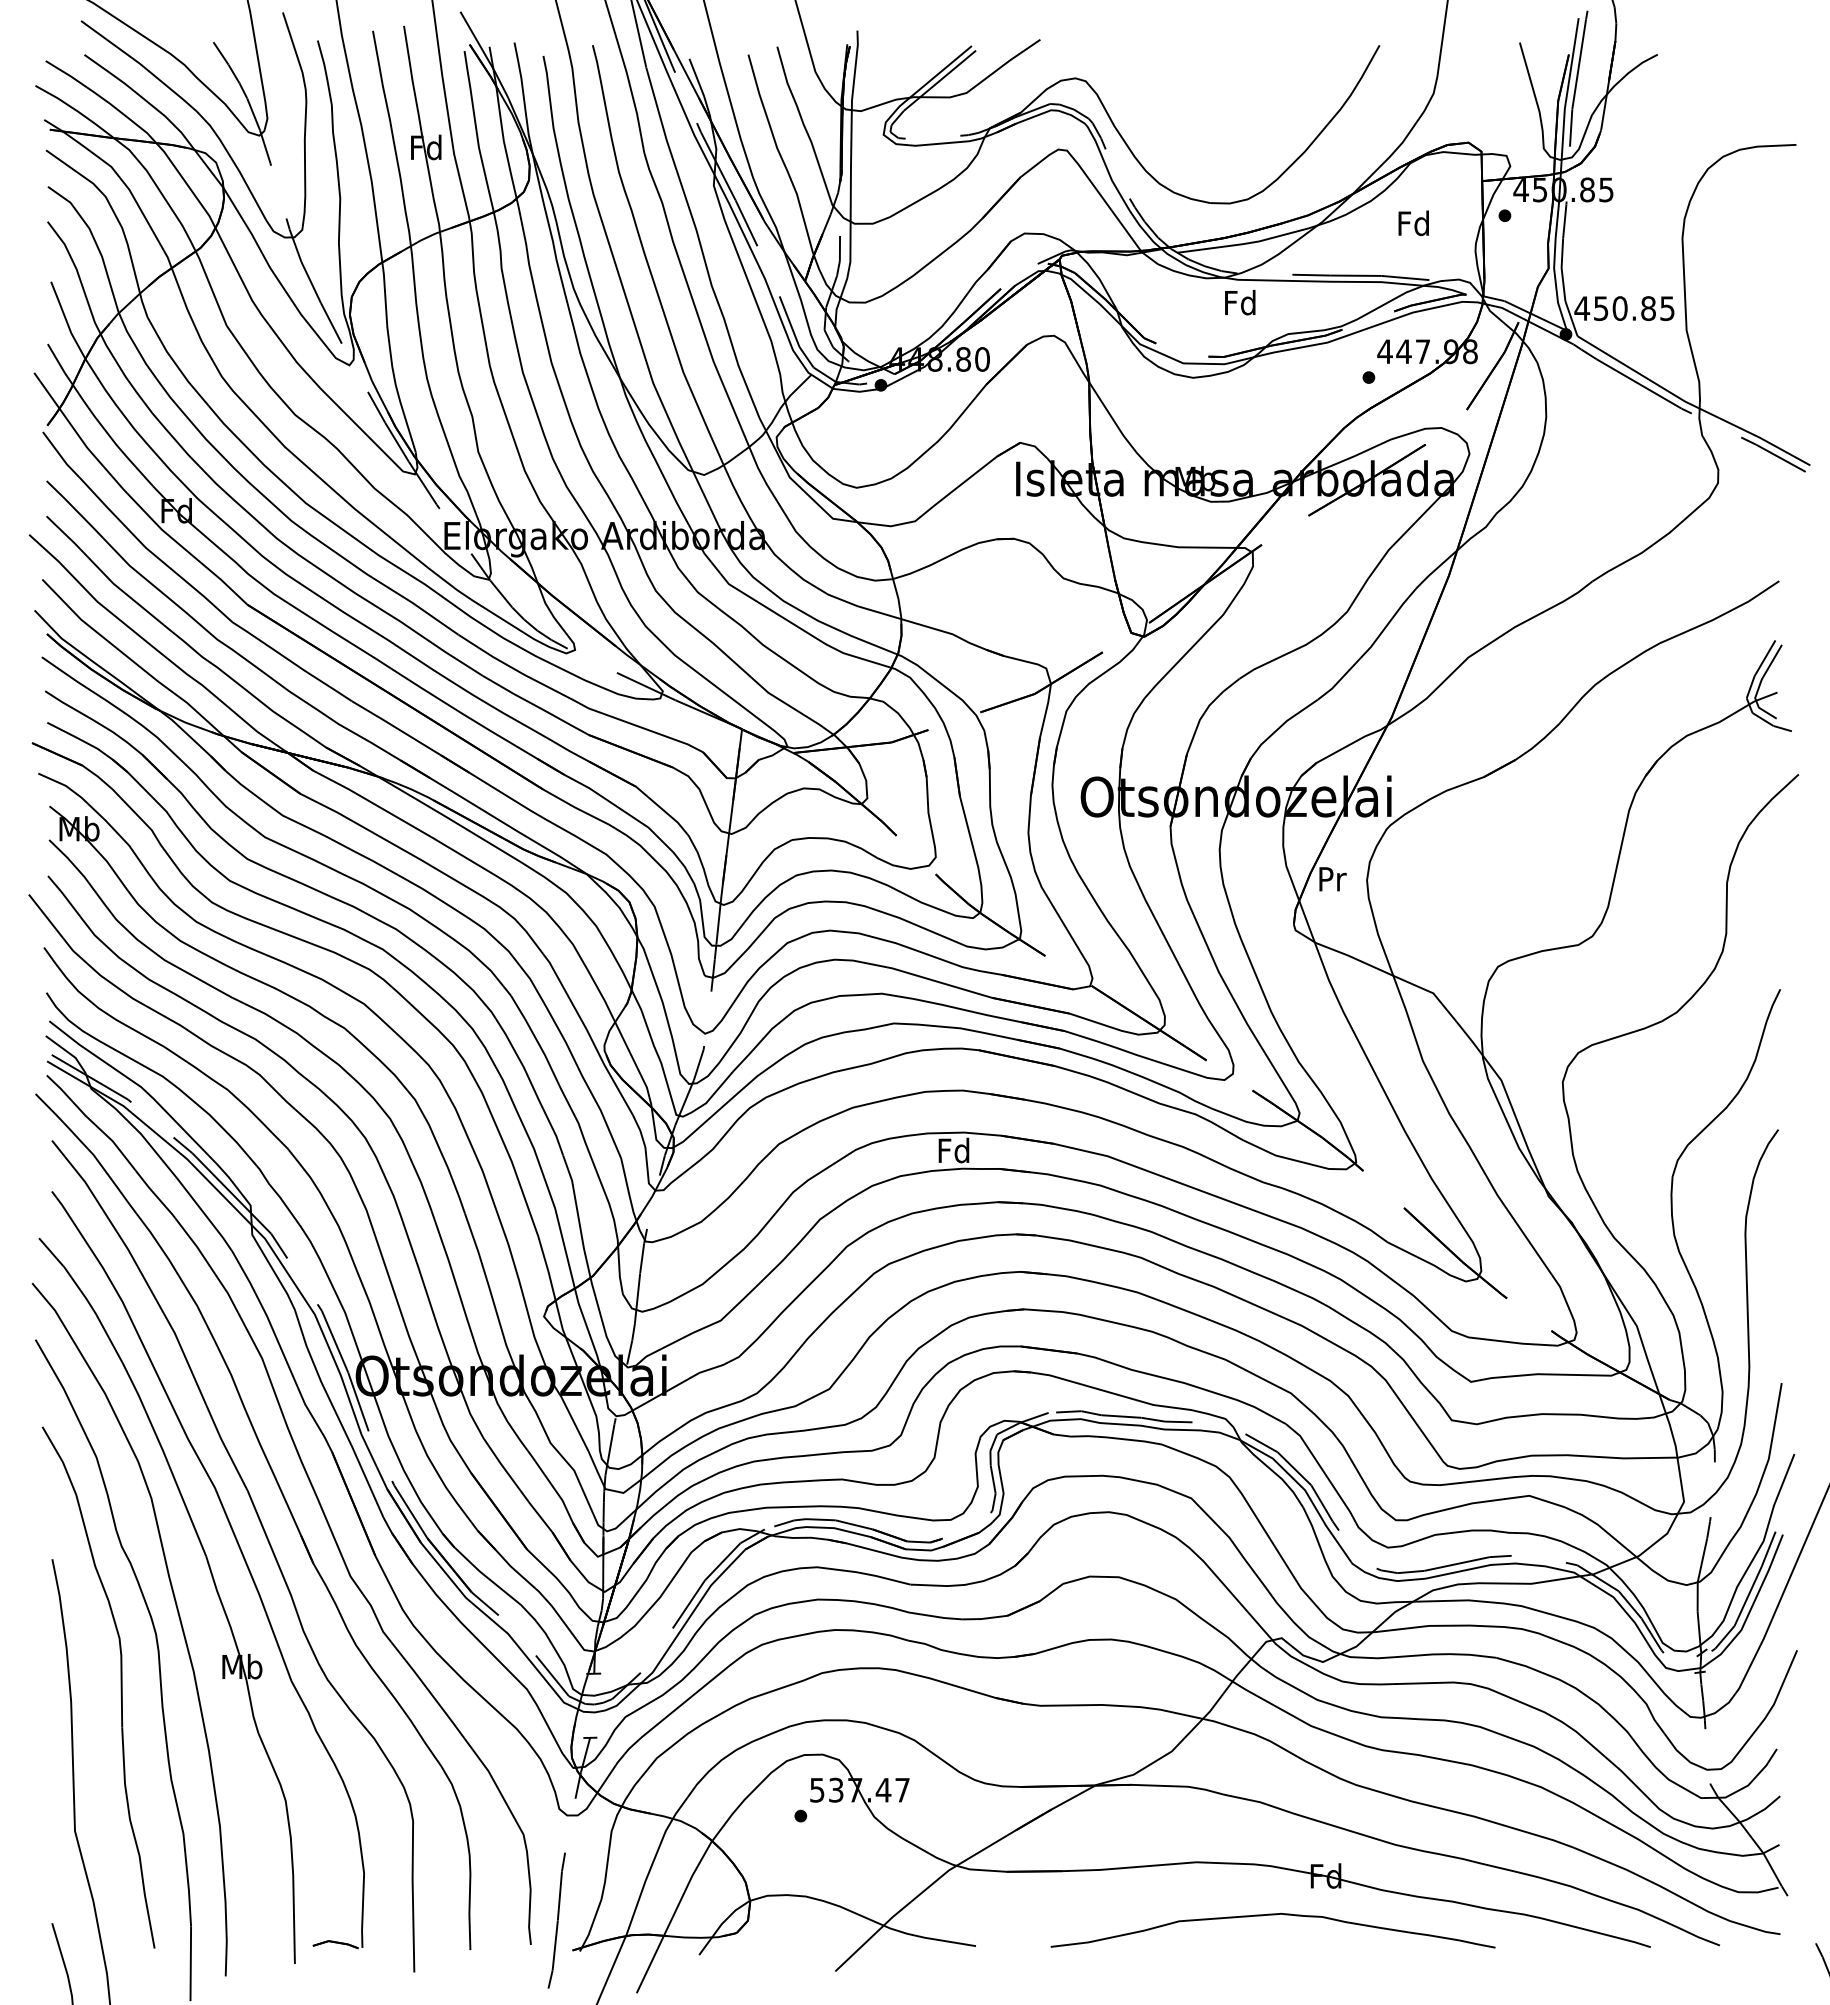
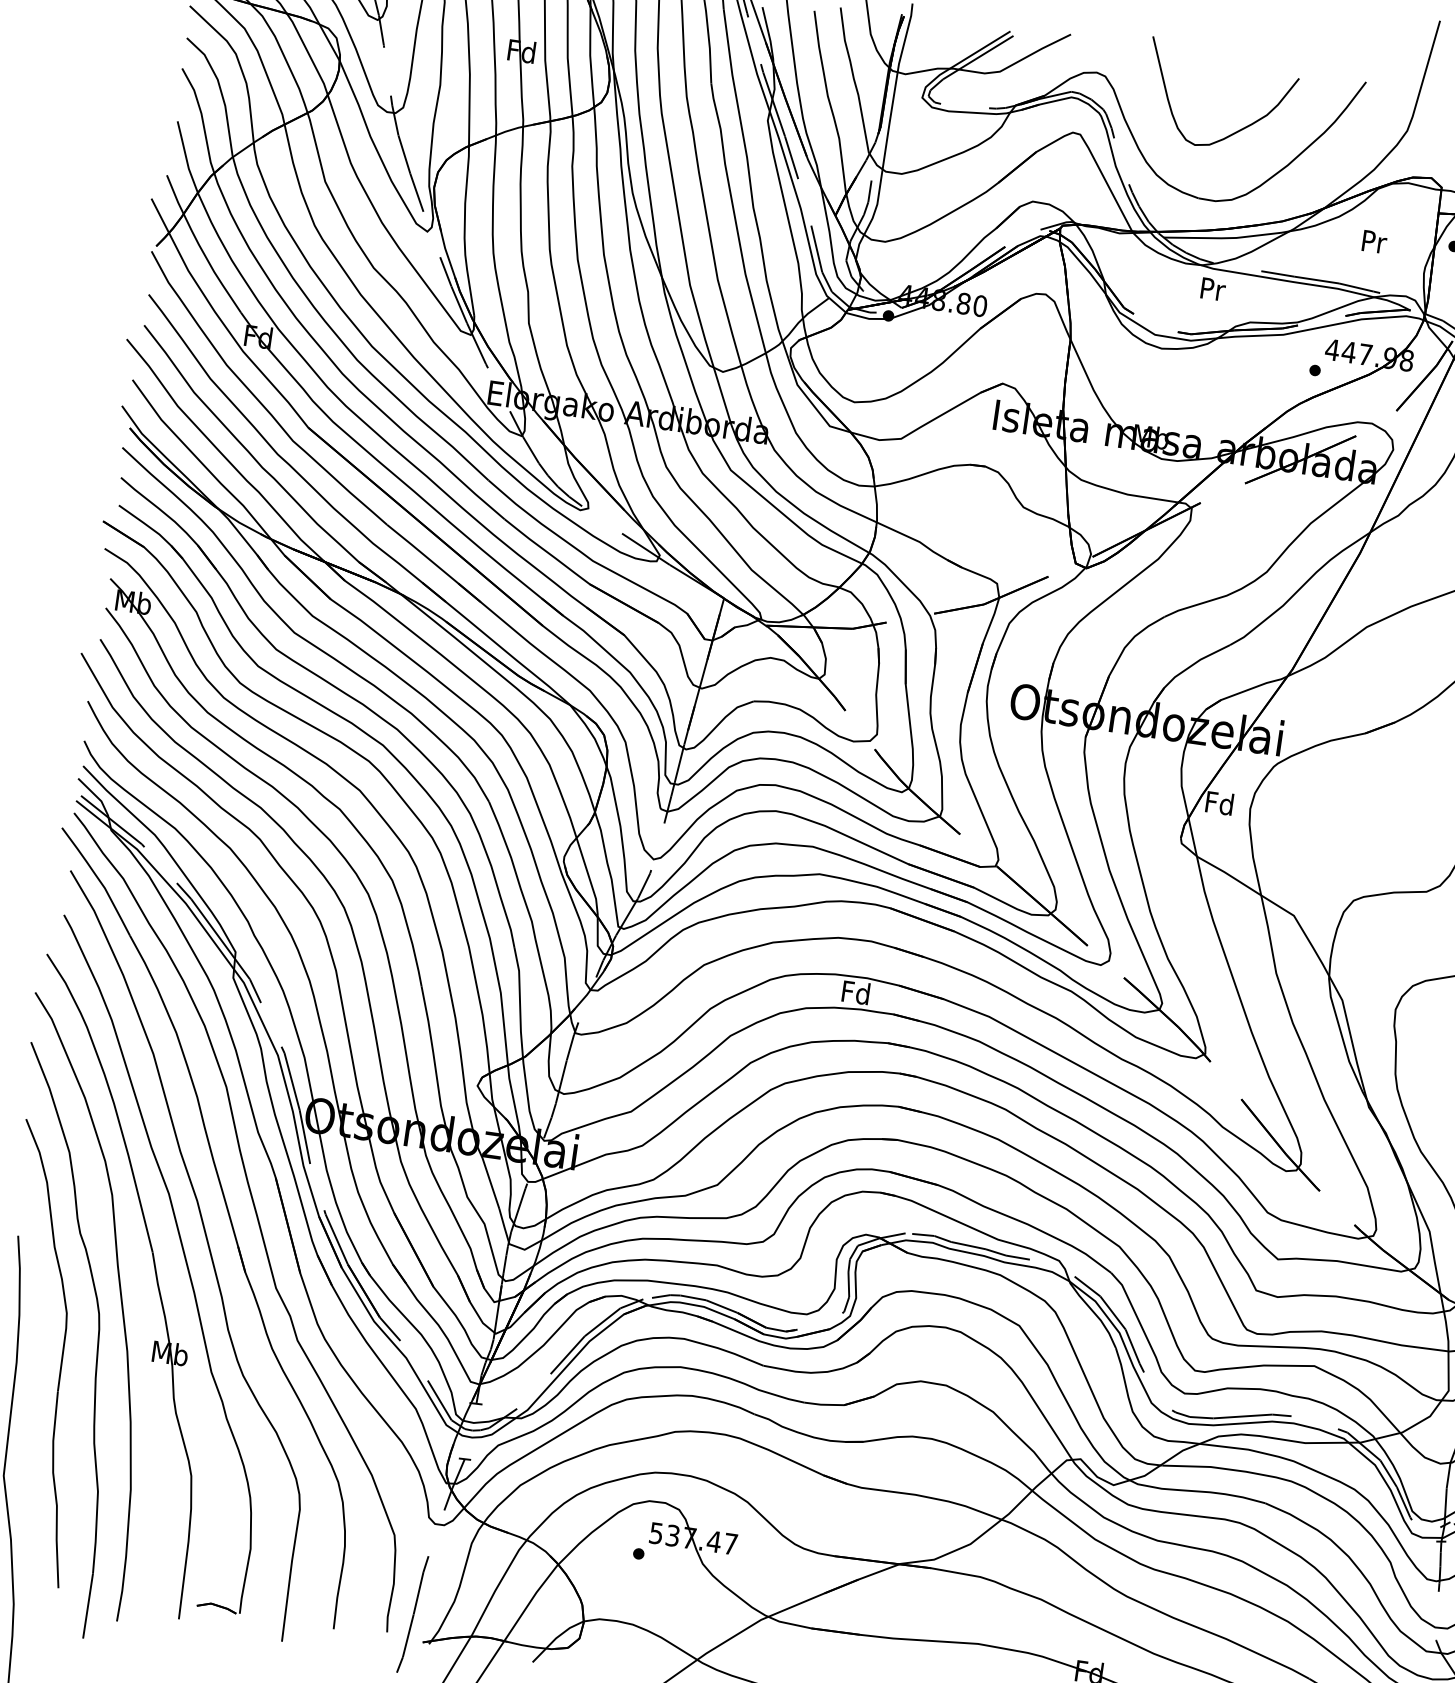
curve: (1244, 119) -> (1239, 129), added
text: (1413, 223) -> (1373, 241), Fd -> Pr
text: (1240, 302) -> (1212, 288), Fd -> Pr
text: (1331, 878) -> (1219, 802), Pr -> Fd

